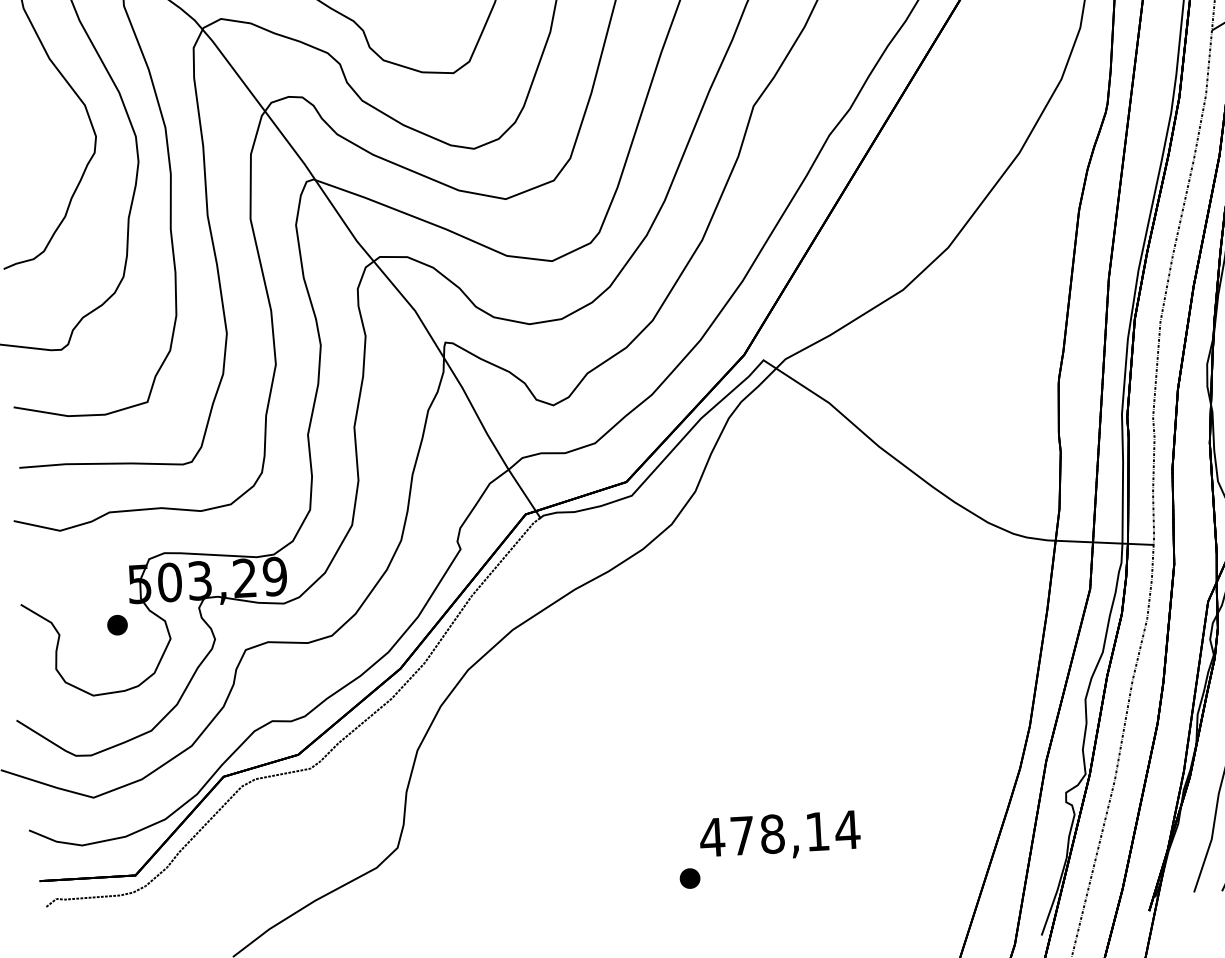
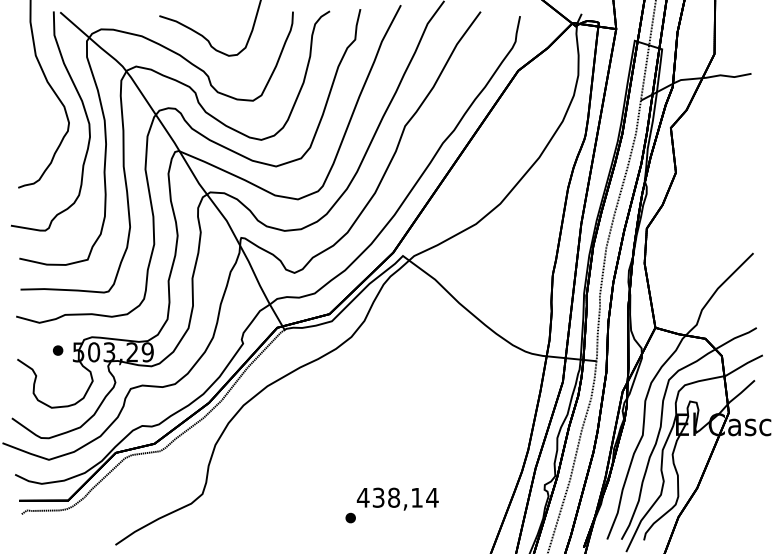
part: (118, 624) -> (58, 350), moved
text: (742, 835) -> (378, 497), 478,14 -> 438,14

